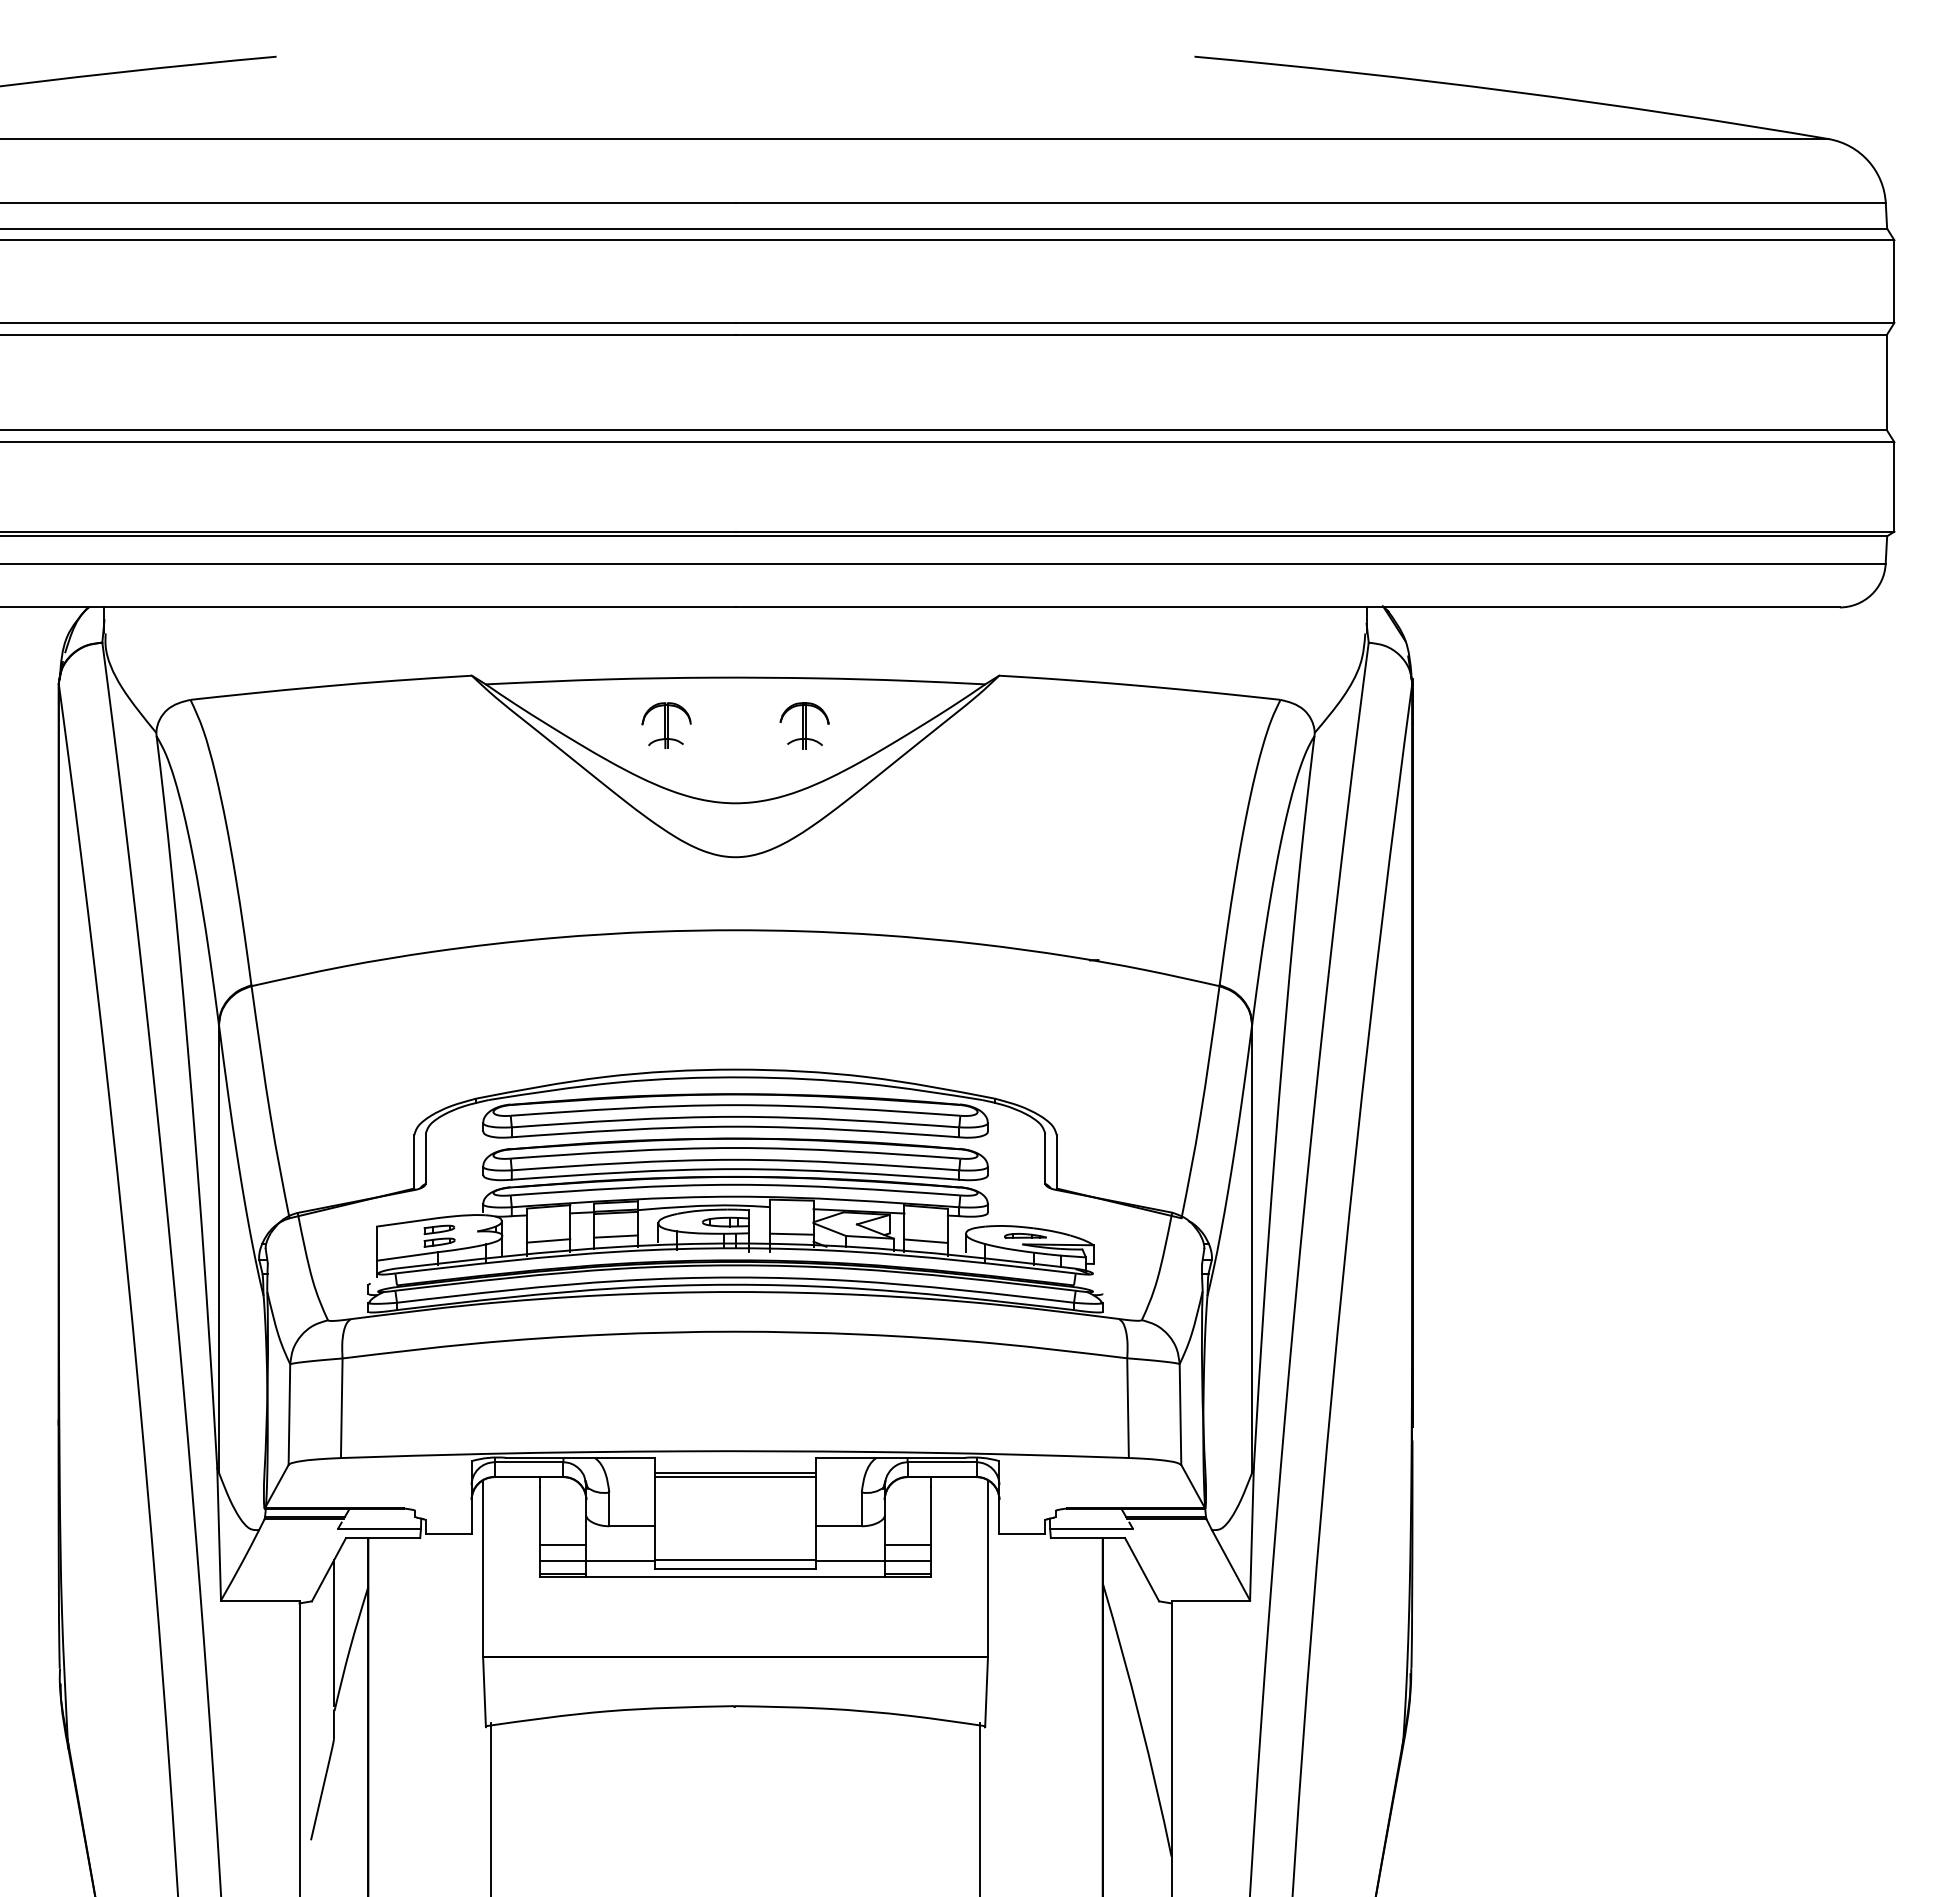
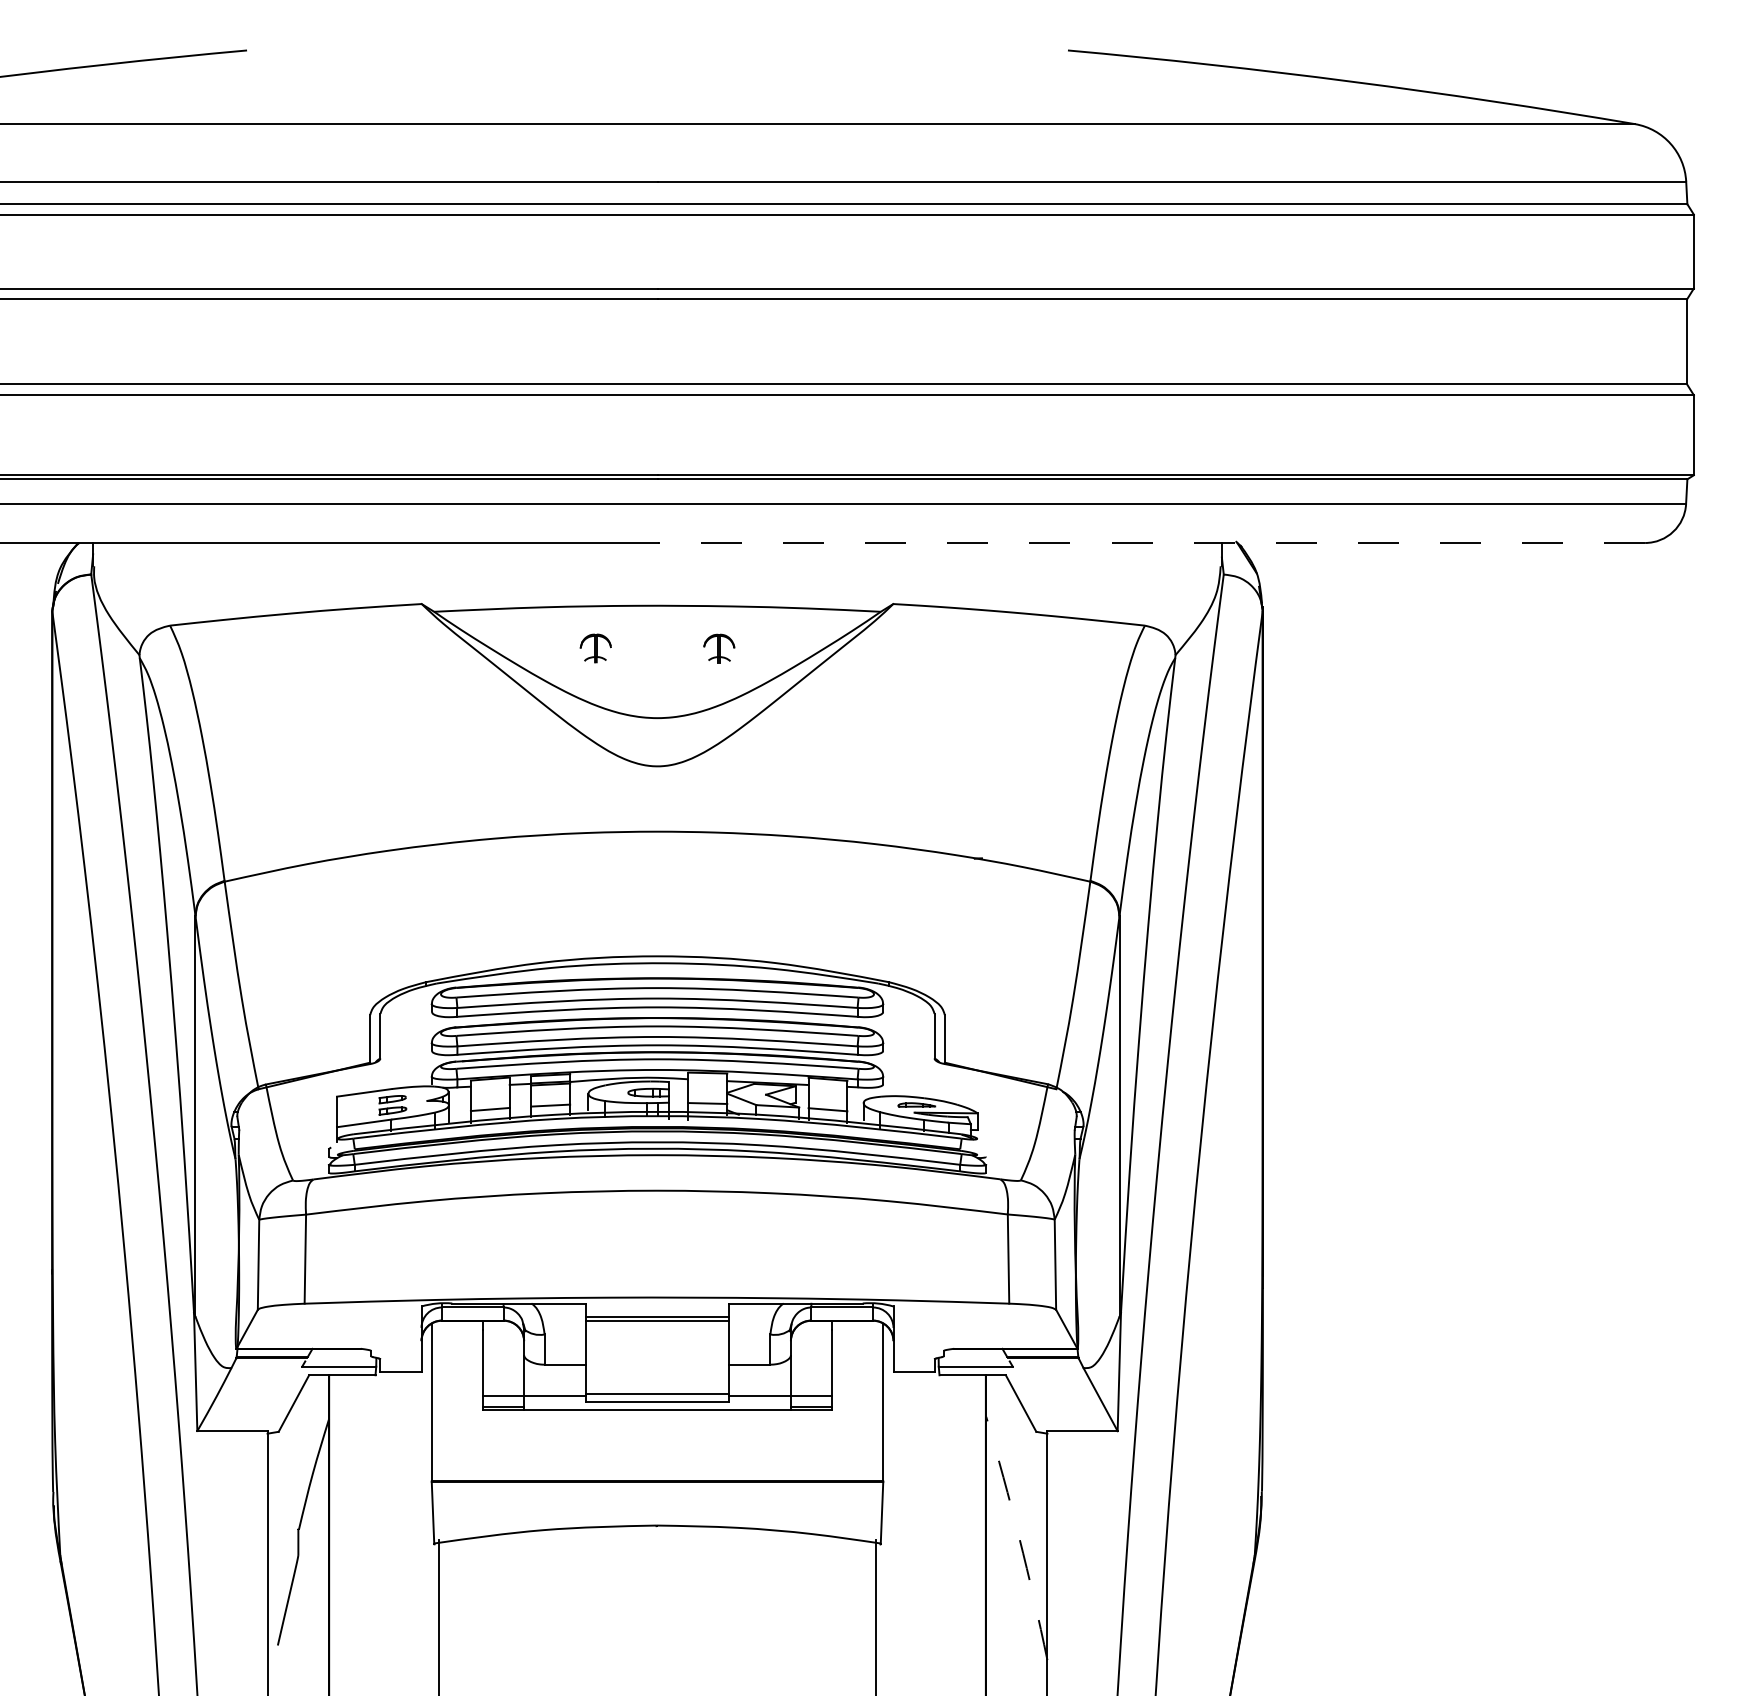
line: (1287, 607) -> (1151, 543), solid -> dashed
part: (666, 725) -> (595, 648), size x0.7
part: (804, 725) -> (719, 648), size x0.7
line: (563, 1545) -> (503, 1381), removed
line: (907, 1545) -> (811, 1381), removed
line: (333, 1633) -> (297, 1460), removed
arc: (1140, 1719) -> (1019, 1537), solid -> dashed

